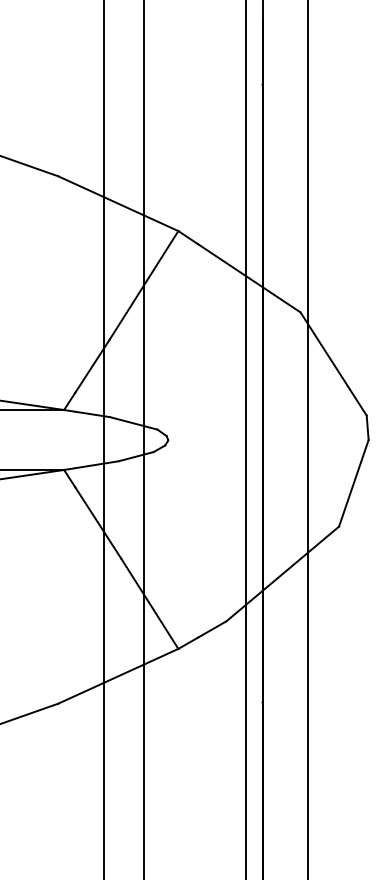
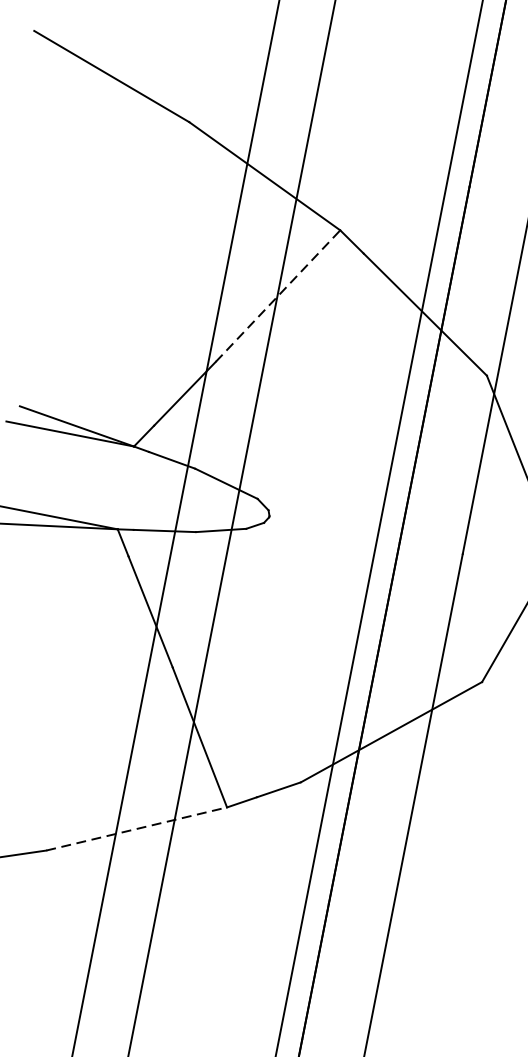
line: (144, 285) -> (278, 296), solid -> dashed
line: (118, 676) -> (136, 829), solid -> dashed

